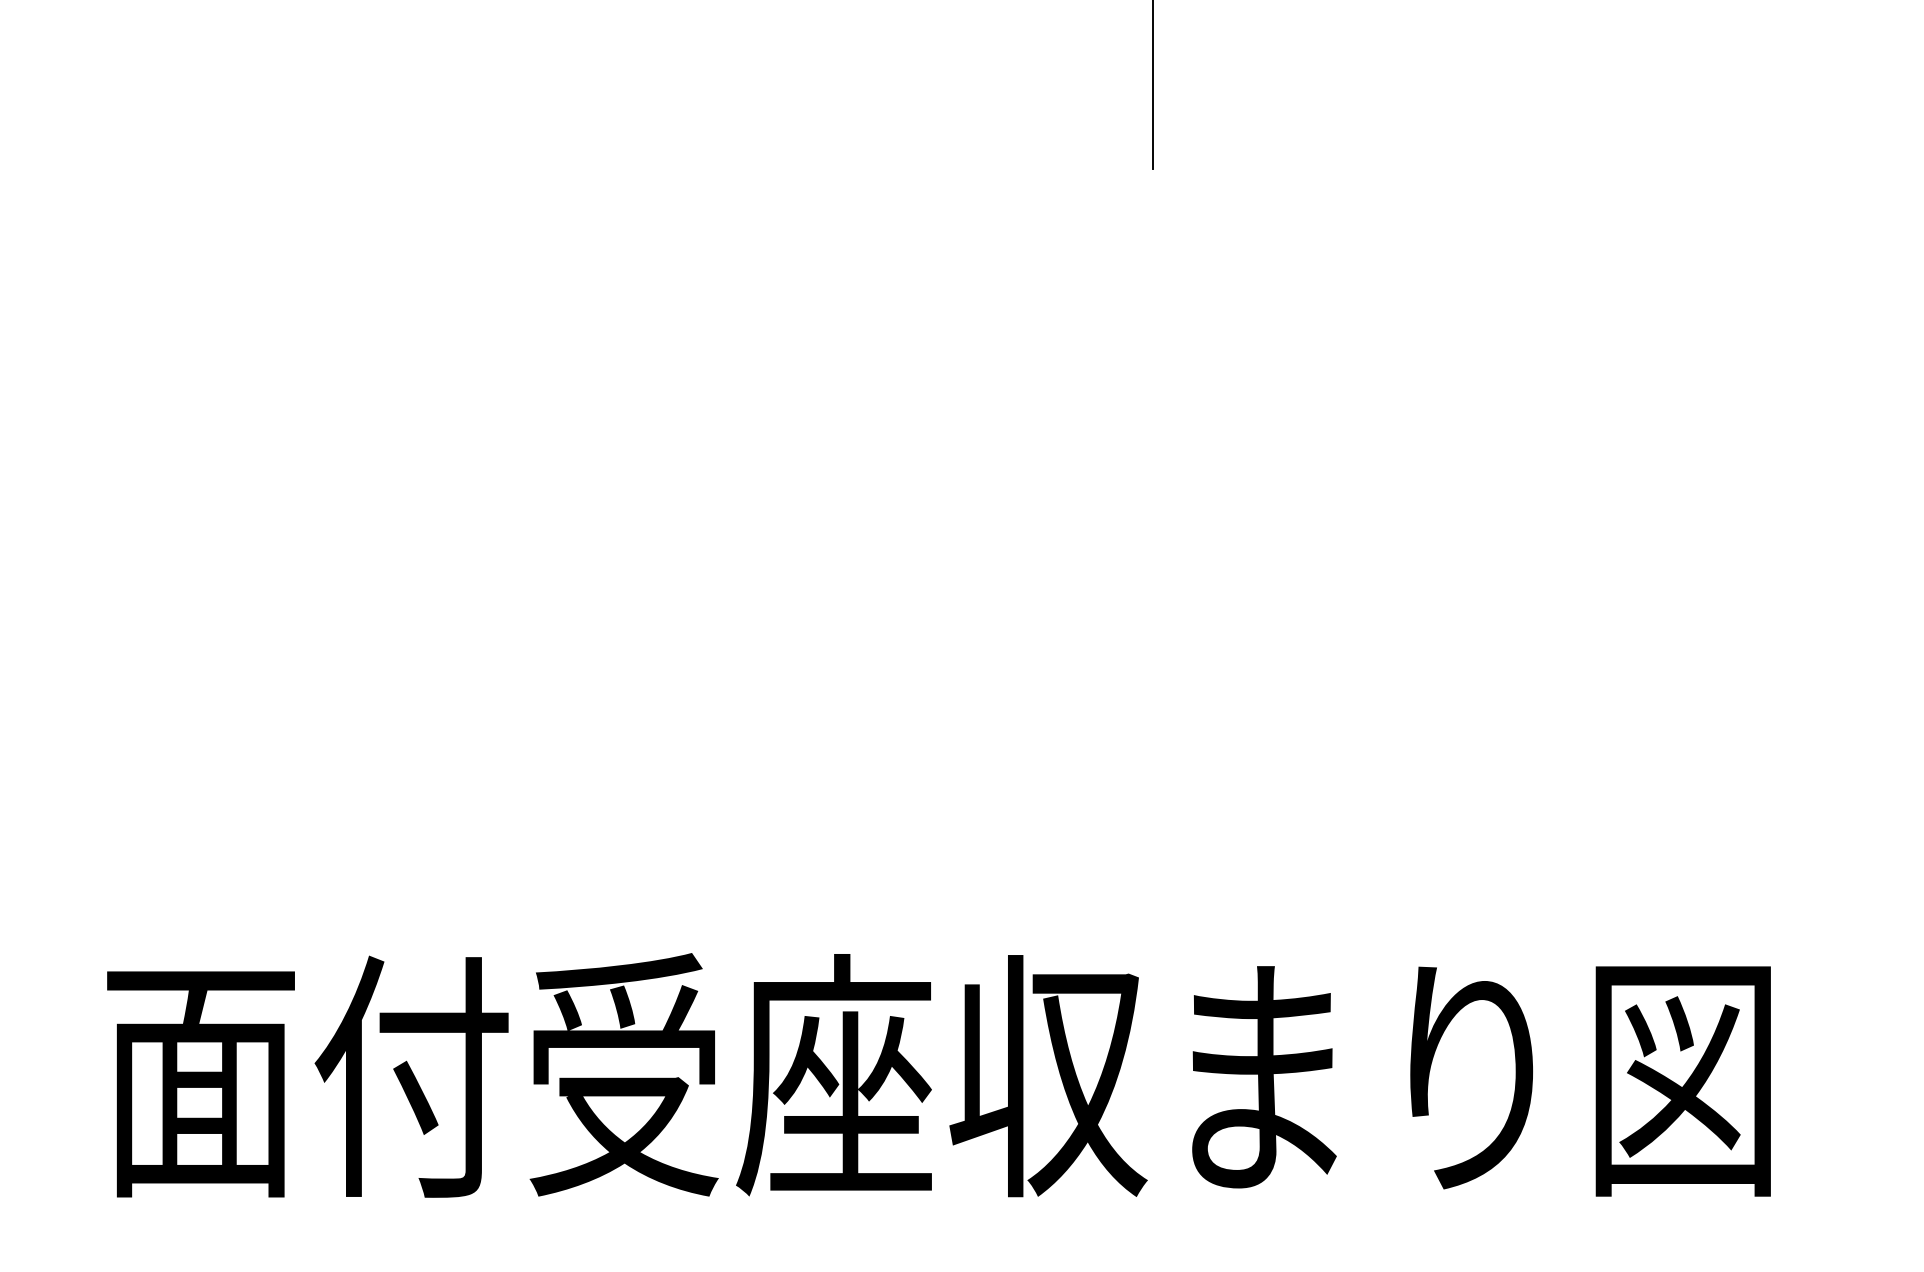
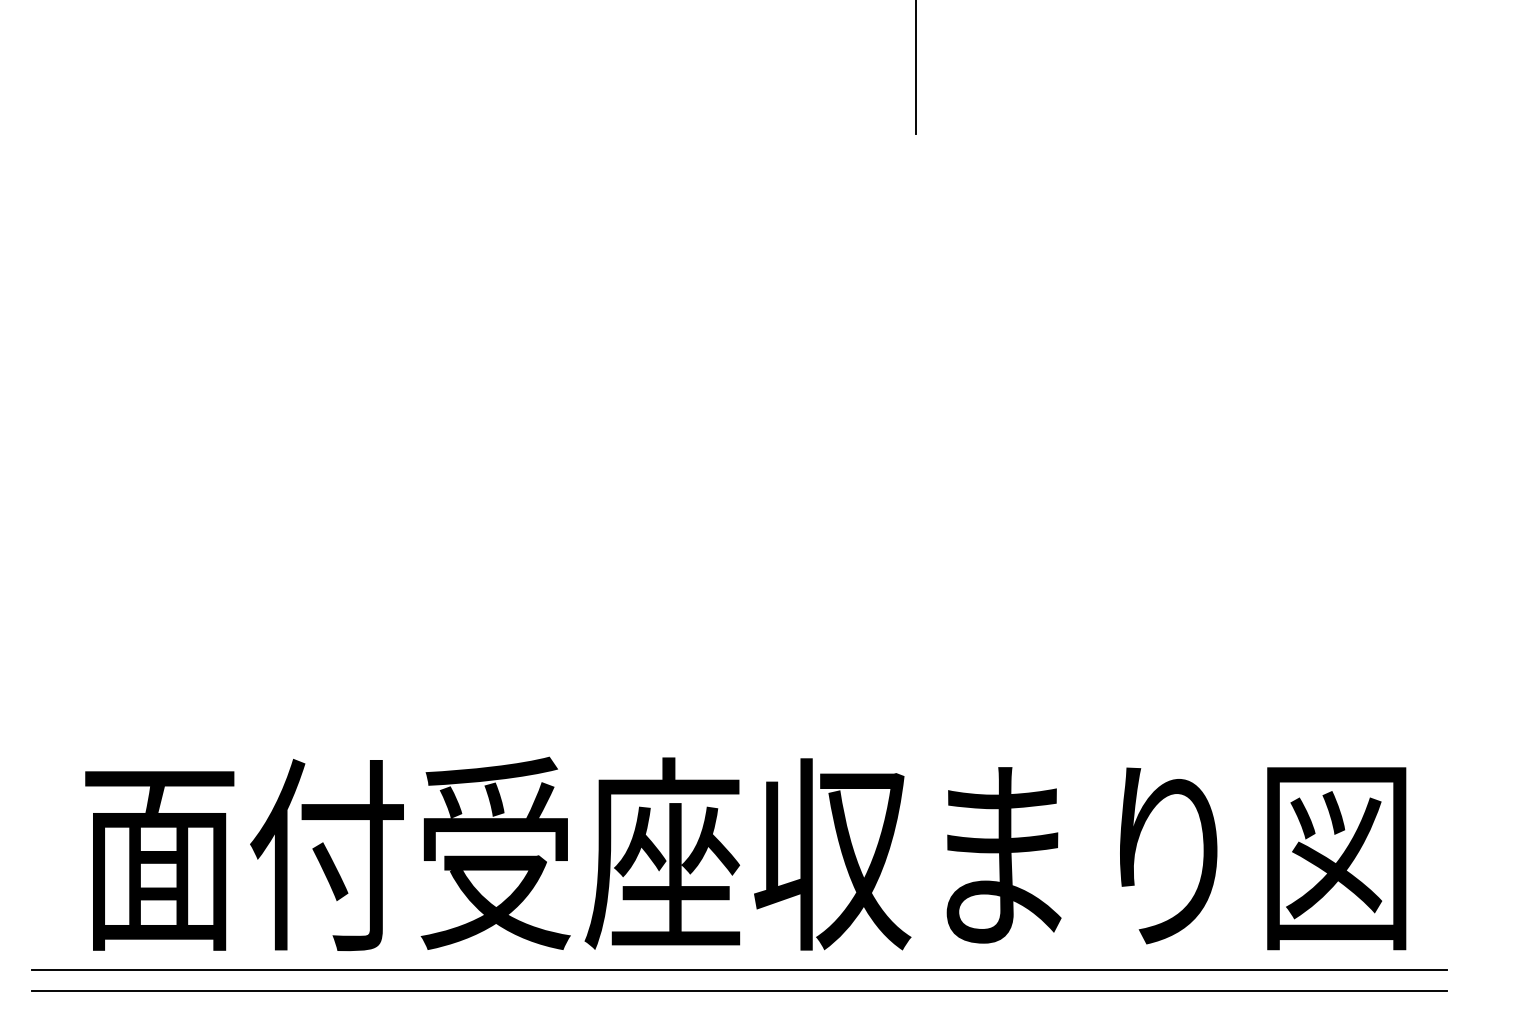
line: (930, 1222) -> (738, 970), added
line: (930, 1248) -> (738, 991), added

